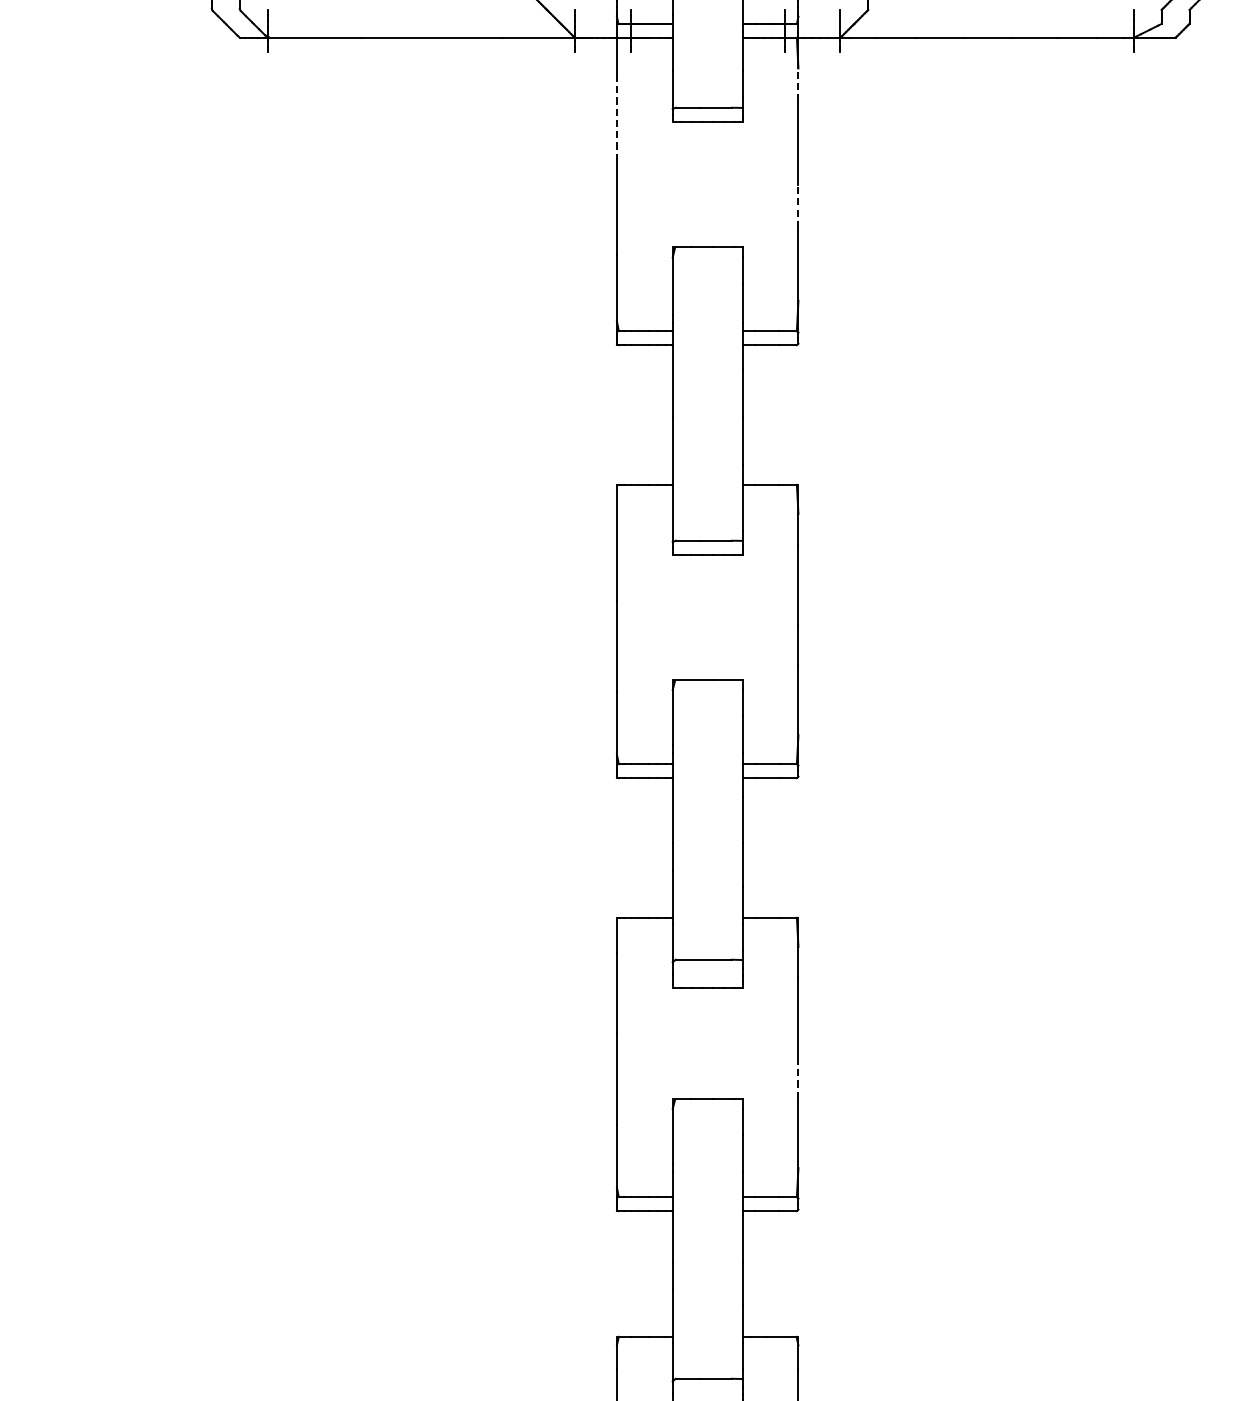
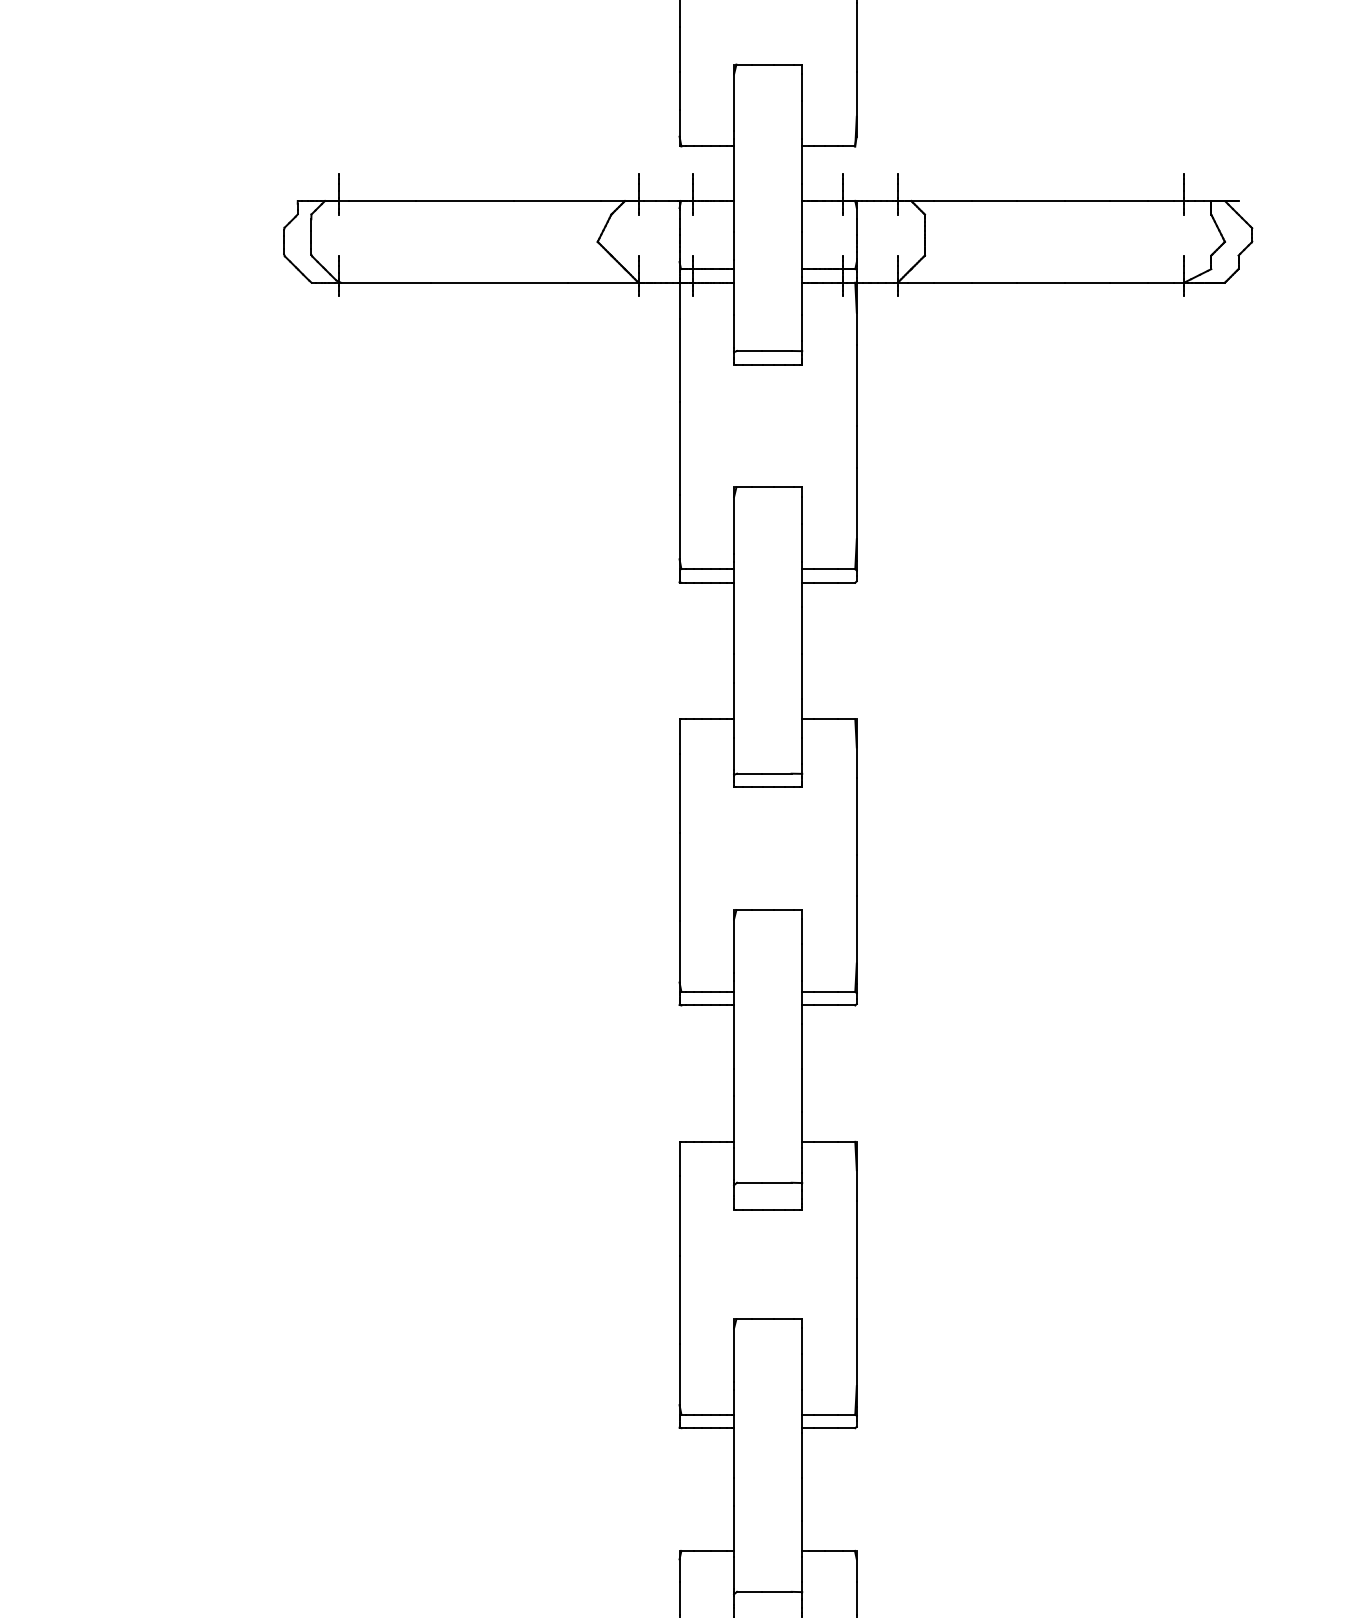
line: (798, 84) -> (856, 328), dashed -> solid
line: (616, 117) -> (679, 360), dashed -> solid
line: (798, 205) -> (856, 446), dashed -> solid
line: (798, 1077) -> (856, 1297), dashed -> solid

